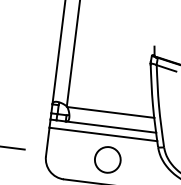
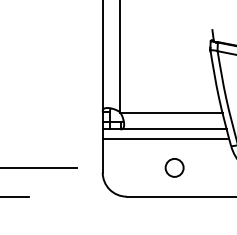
circle: (107, 159) -> (174, 167), size x0.6

